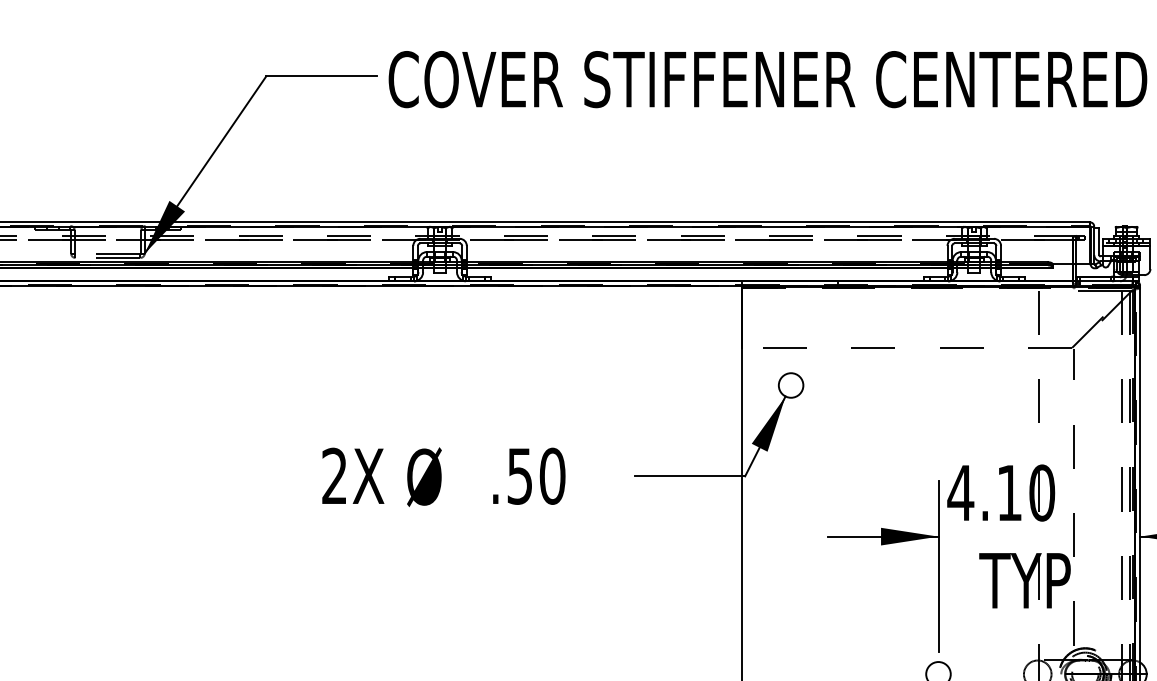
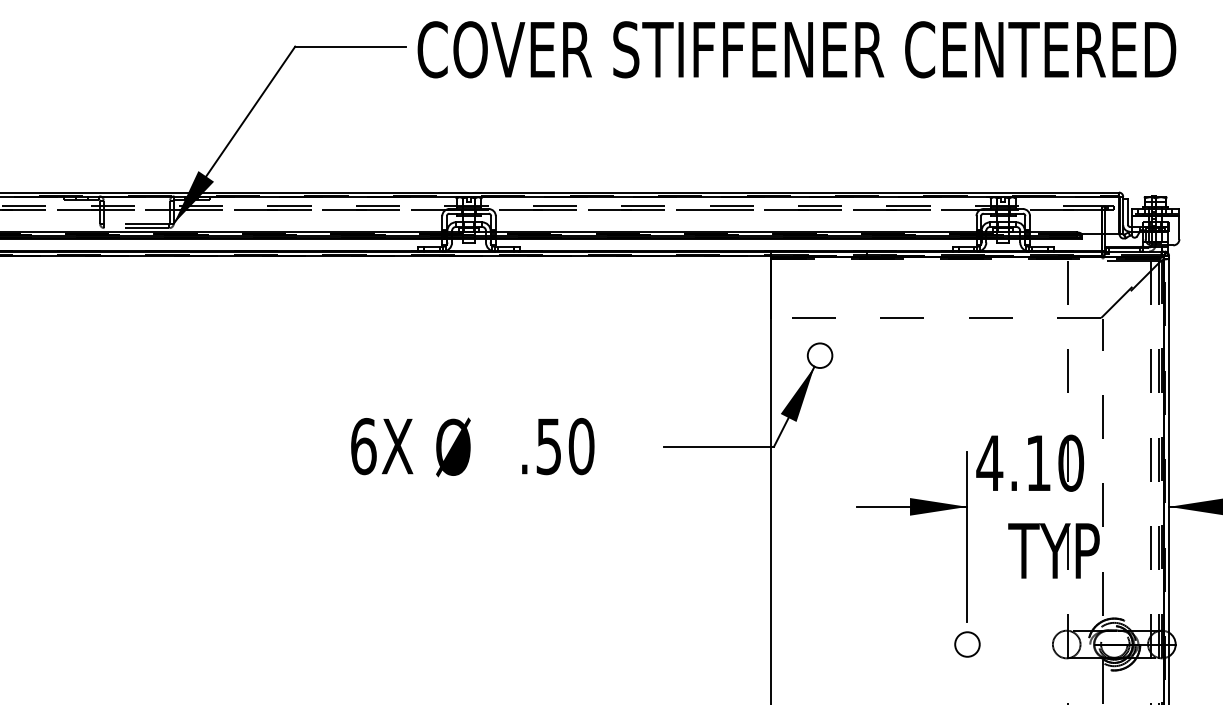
text: (334, 476) -> (363, 446), 2X -> 6X

